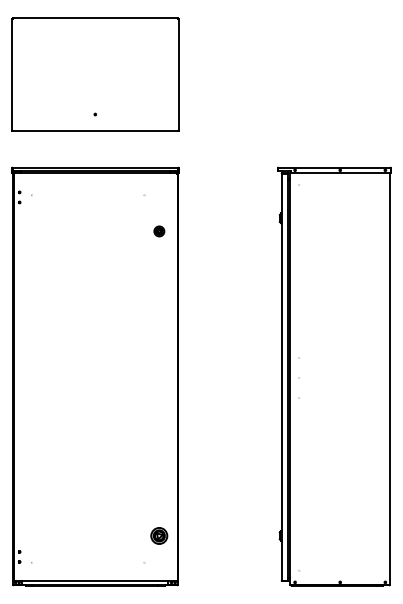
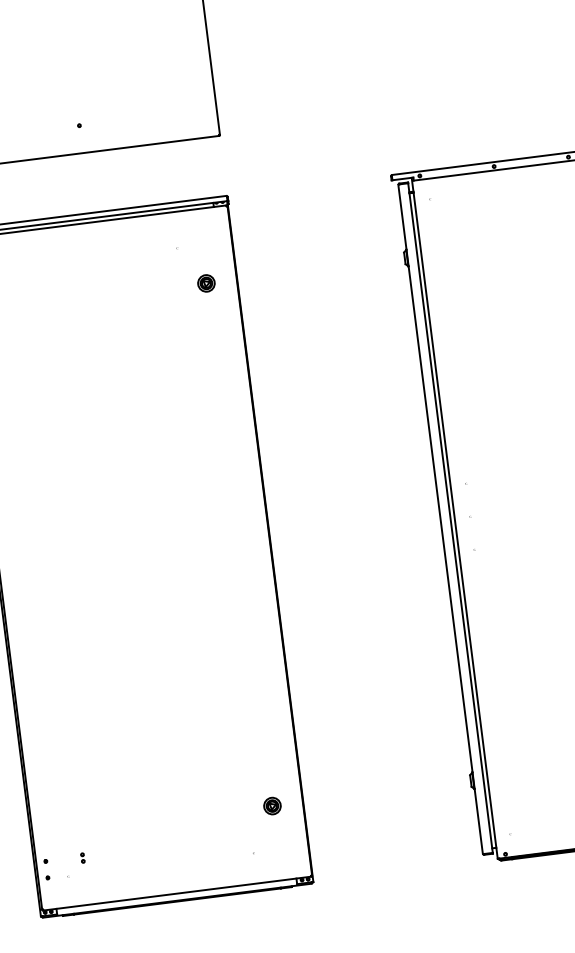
part: (159, 231) -> (206, 283), moved
part: (159, 535) -> (272, 805), size x0.62
part: (41, 552) -> (81, 857), added

